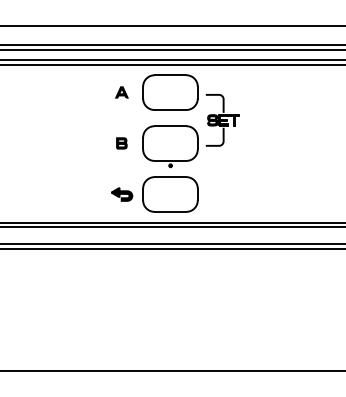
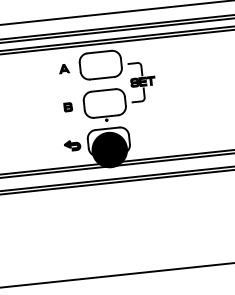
fill: (170, 205) -> (109, 150), added

